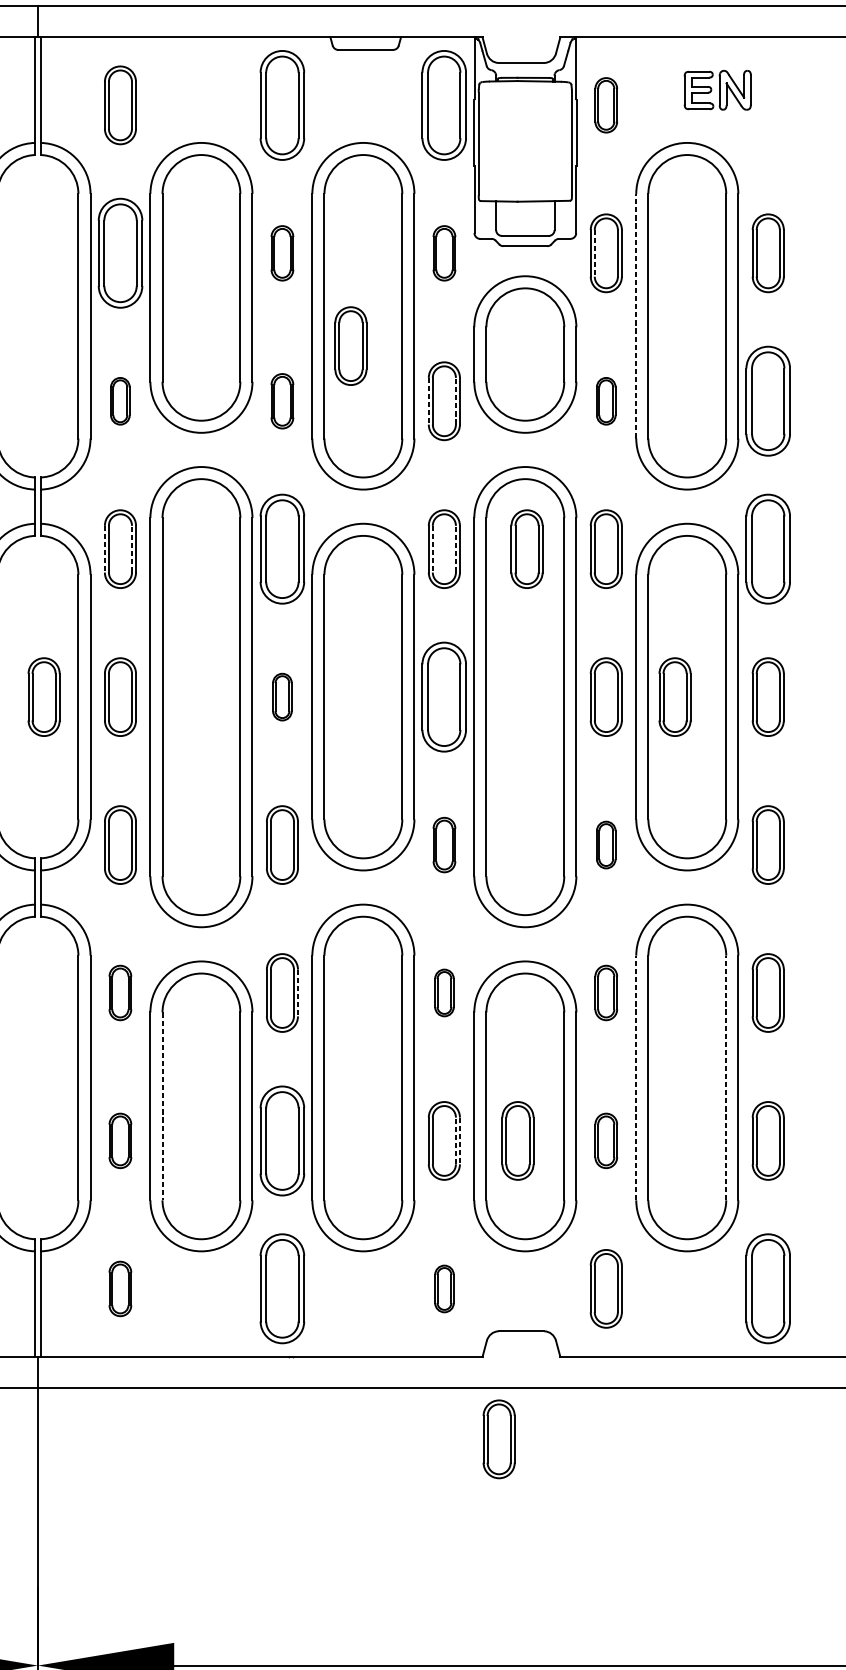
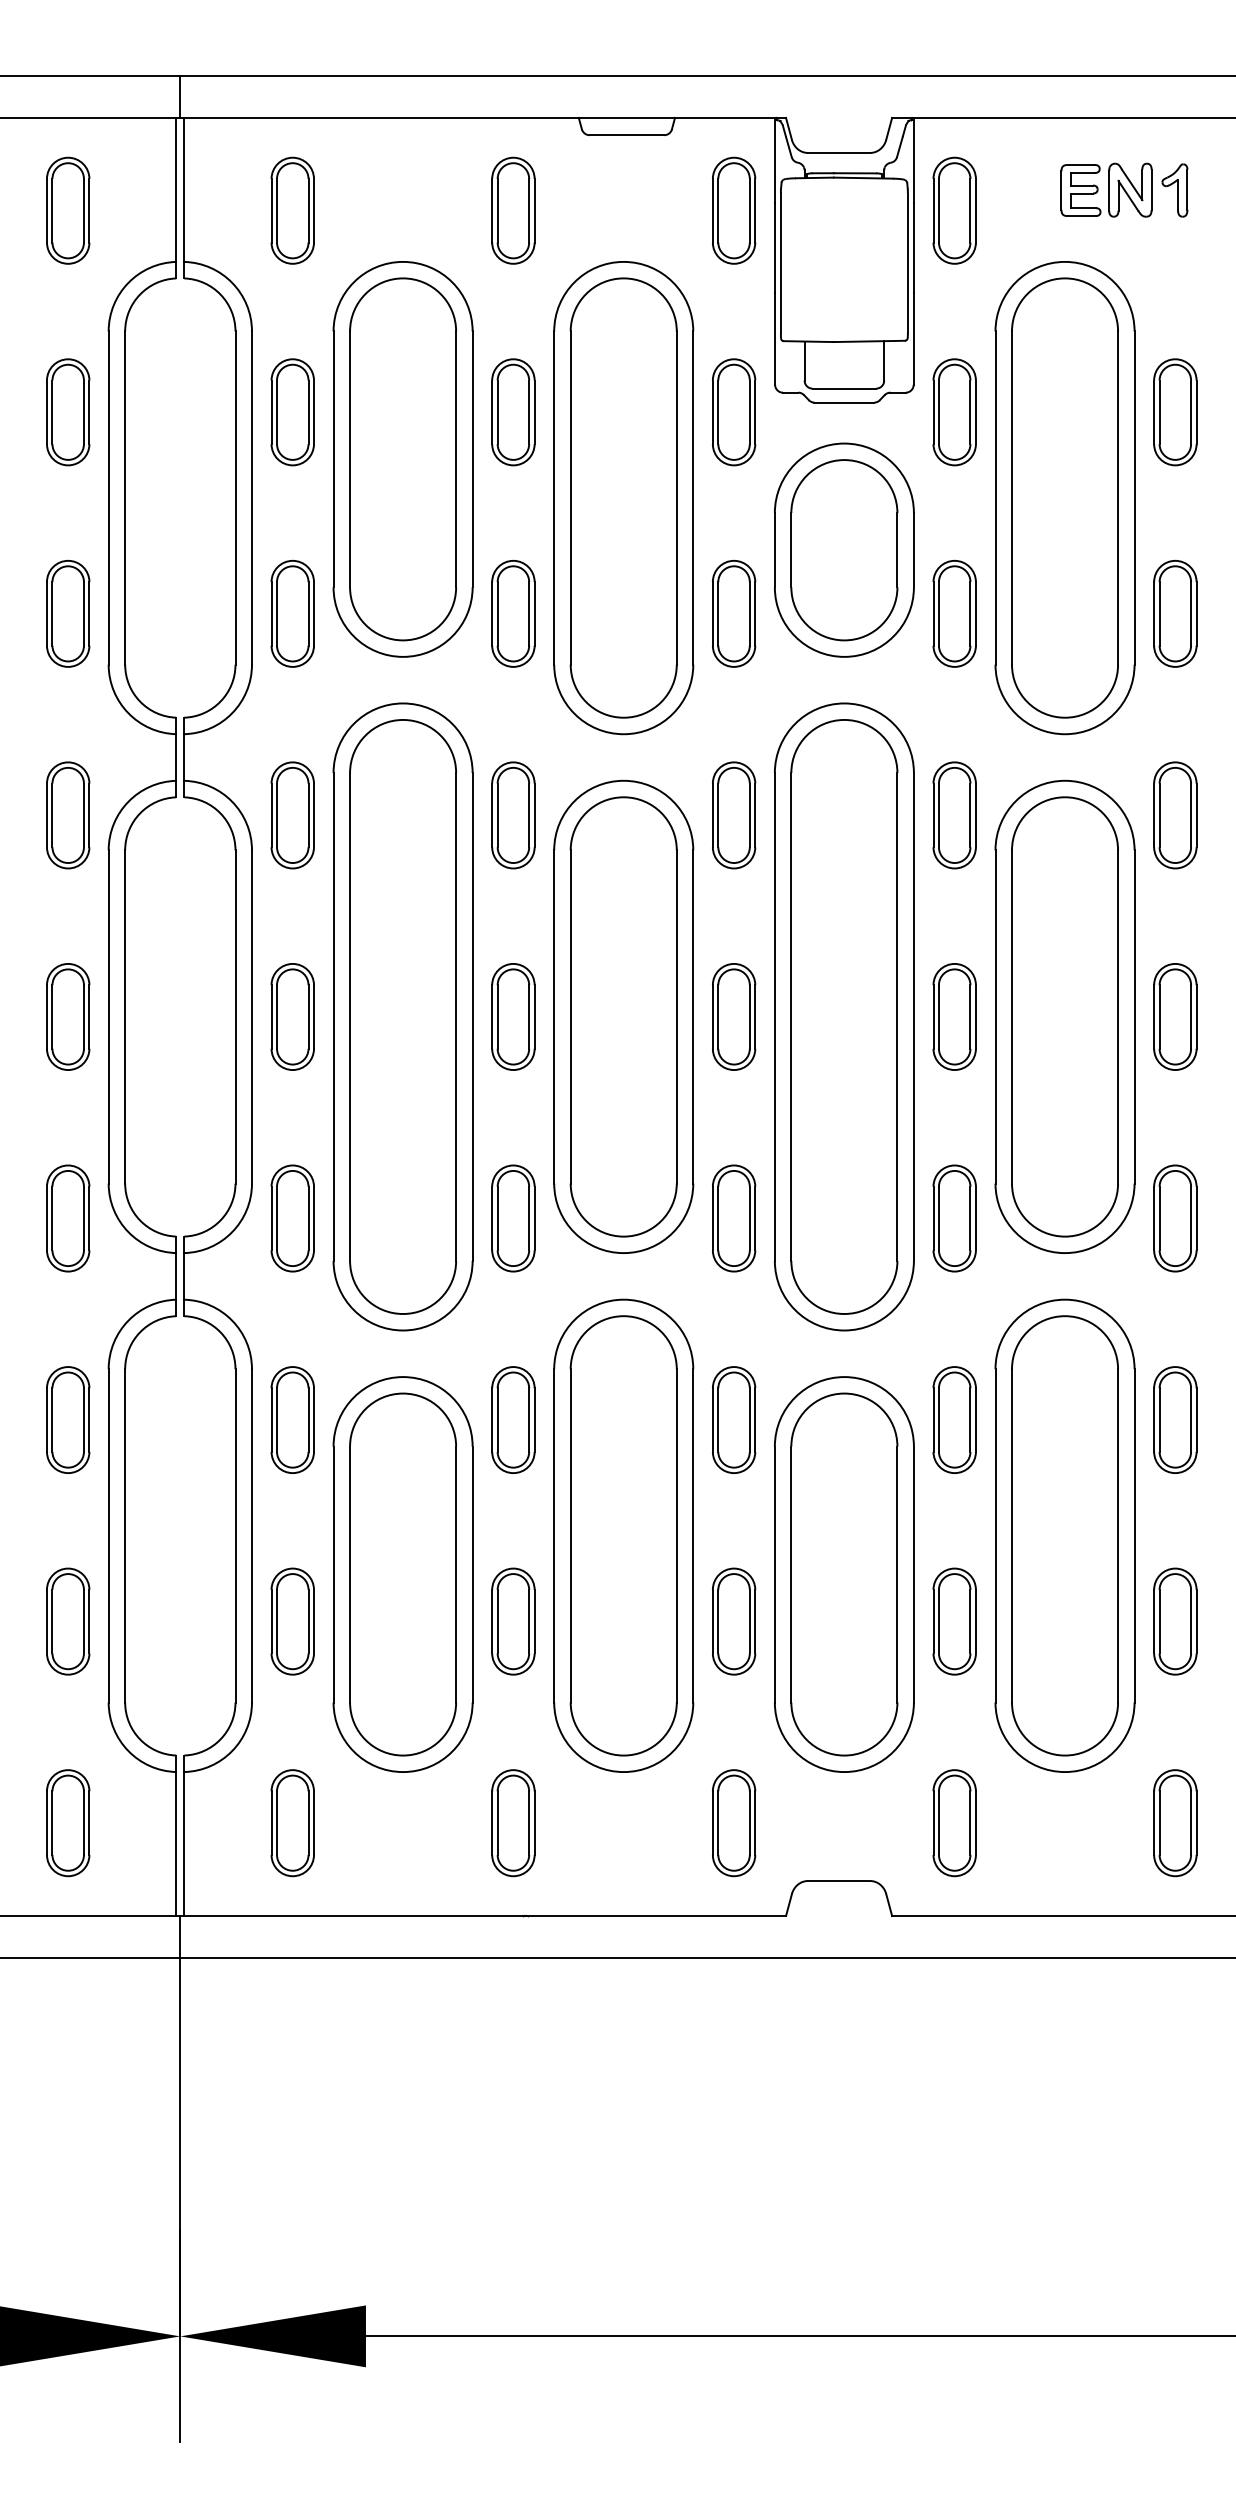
part: (767, 90) -> (1174, 190), added
part: (282, 105) -> (513, 210), size x0.71
part: (444, 105) -> (734, 210), size x0.71
part: (606, 105) -> (954, 210), size x1.43
part: (120, 253) -> (292, 412), size x0.71
part: (282, 253) -> (513, 412), size x1.43
part: (444, 253) -> (734, 412), size x1.43
line: (594, 253) -> (938, 412), dashed -> solid
line: (636, 316) -> (995, 498), dashed -> solid
part: (350, 345) -> (606, 538), removed
part: (120, 400) -> (292, 613), size x1.67
part: (282, 400) -> (513, 613), size x1.43
line: (428, 400) -> (712, 613), dashed -> solid
line: (455, 400) -> (749, 613), dashed -> solid
part: (606, 400) -> (954, 613), size x1.67
part: (768, 400) -> (1175, 613), size x0.71
line: (104, 549) -> (271, 815), dashed -> solid
line: (132, 549) -> (308, 815), dashed -> solid
part: (282, 549) -> (513, 815), size x0.71
line: (432, 549) -> (718, 815), dashed -> solid
line: (455, 549) -> (749, 815), dashed -> solid
part: (526, 549) -> (846, 815), removed
part: (768, 549) -> (1175, 815), size x0.71
part: (43, 696) -> (188, 1016), removed
part: (282, 696) -> (513, 1016), size x1.67
part: (444, 696) -> (734, 1016), size x0.71
part: (675, 696) -> (1048, 1016), removed
part: (444, 845) -> (734, 1218), size x1.43
part: (606, 845) -> (954, 1218), size x1.67
part: (120, 992) -> (292, 1419), size x1.43
part: (444, 992) -> (734, 1419), size x1.67
part: (606, 992) -> (954, 1419), size x1.43
line: (297, 993) -> (534, 1420), dashed -> solid
line: (636, 1077) -> (995, 1535), dashed -> solid
line: (726, 1077) -> (1118, 1535), dashed -> solid
line: (162, 1106) -> (350, 1574), dashed -> solid
part: (120, 1140) -> (292, 1621), size x1.43
part: (282, 1140) -> (513, 1621), size x0.71
line: (455, 1140) -> (749, 1621), dashed -> solid
line: (460, 1140) -> (755, 1621), dashed -> solid
part: (518, 1140) -> (834, 1621), removed
part: (606, 1140) -> (954, 1621), size x1.43
part: (120, 1289) -> (292, 1823), size x1.43
part: (282, 1289) -> (513, 1823), size x0.71
part: (444, 1289) -> (734, 1823), size x1.67
part: (768, 1289) -> (1175, 1823), size x0.71
part: (499, 1439) -> (808, 2028), removed

